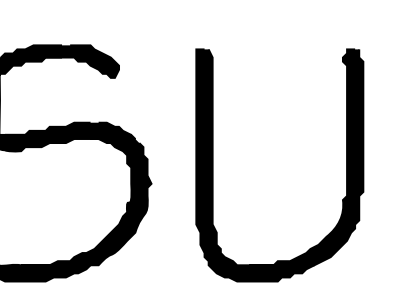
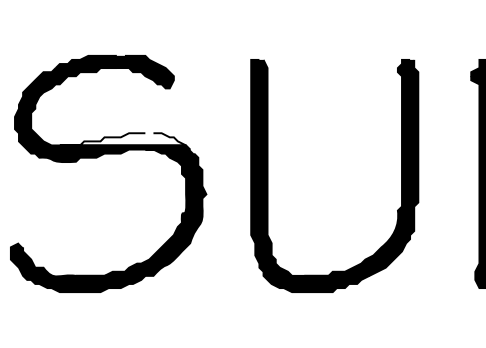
fill: (67, 128) -> (122, 139), removed

